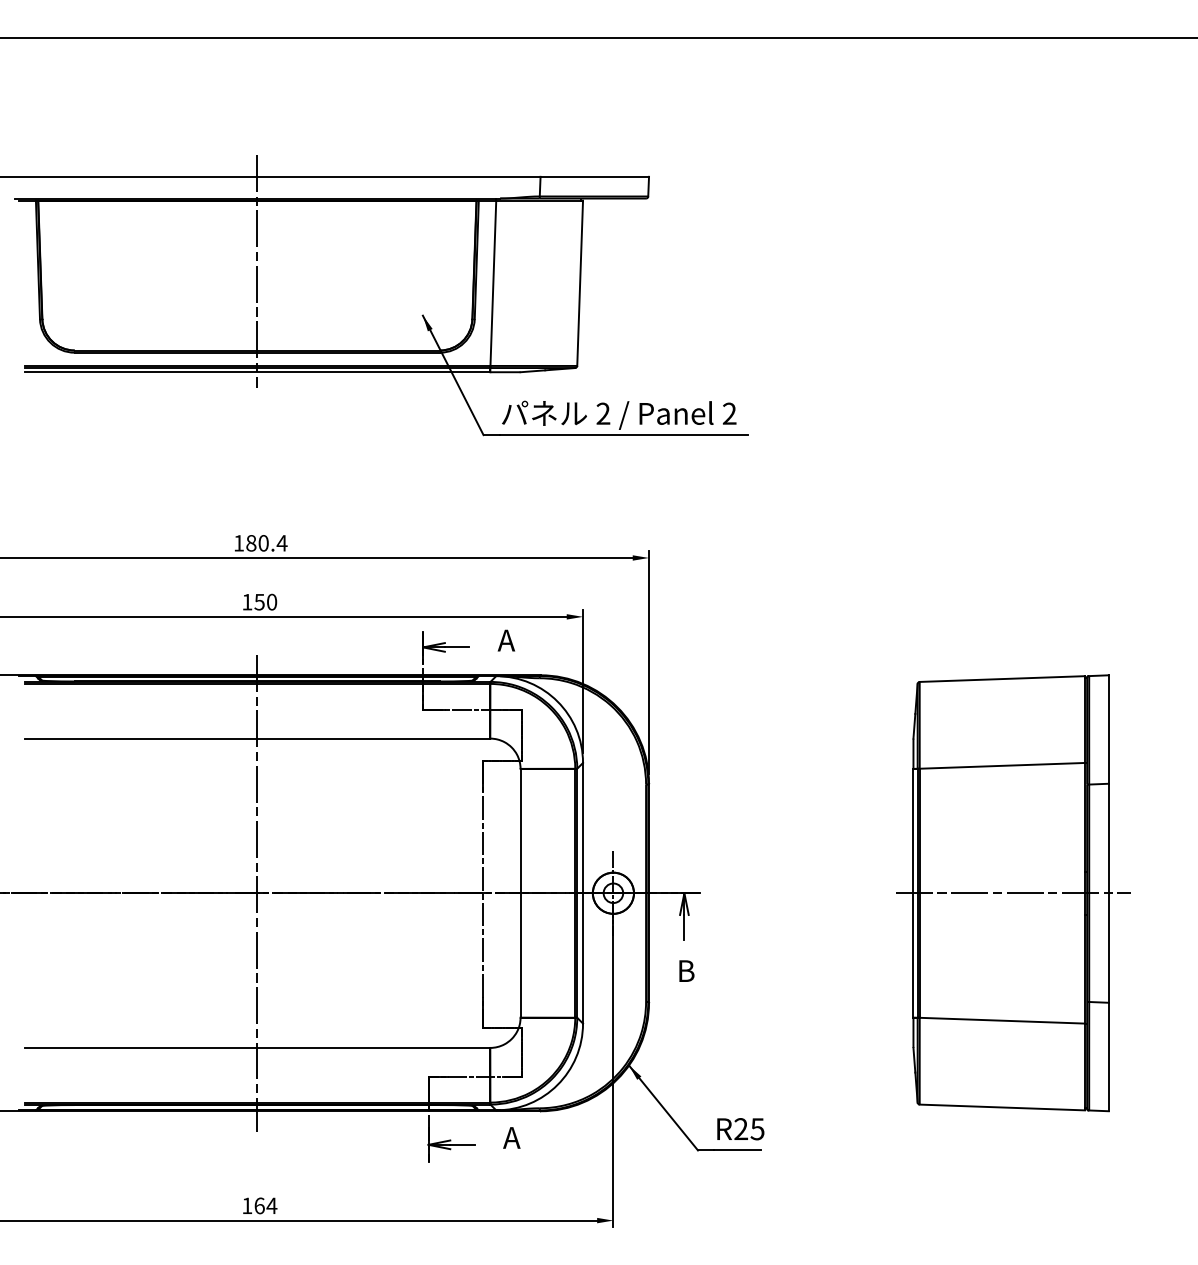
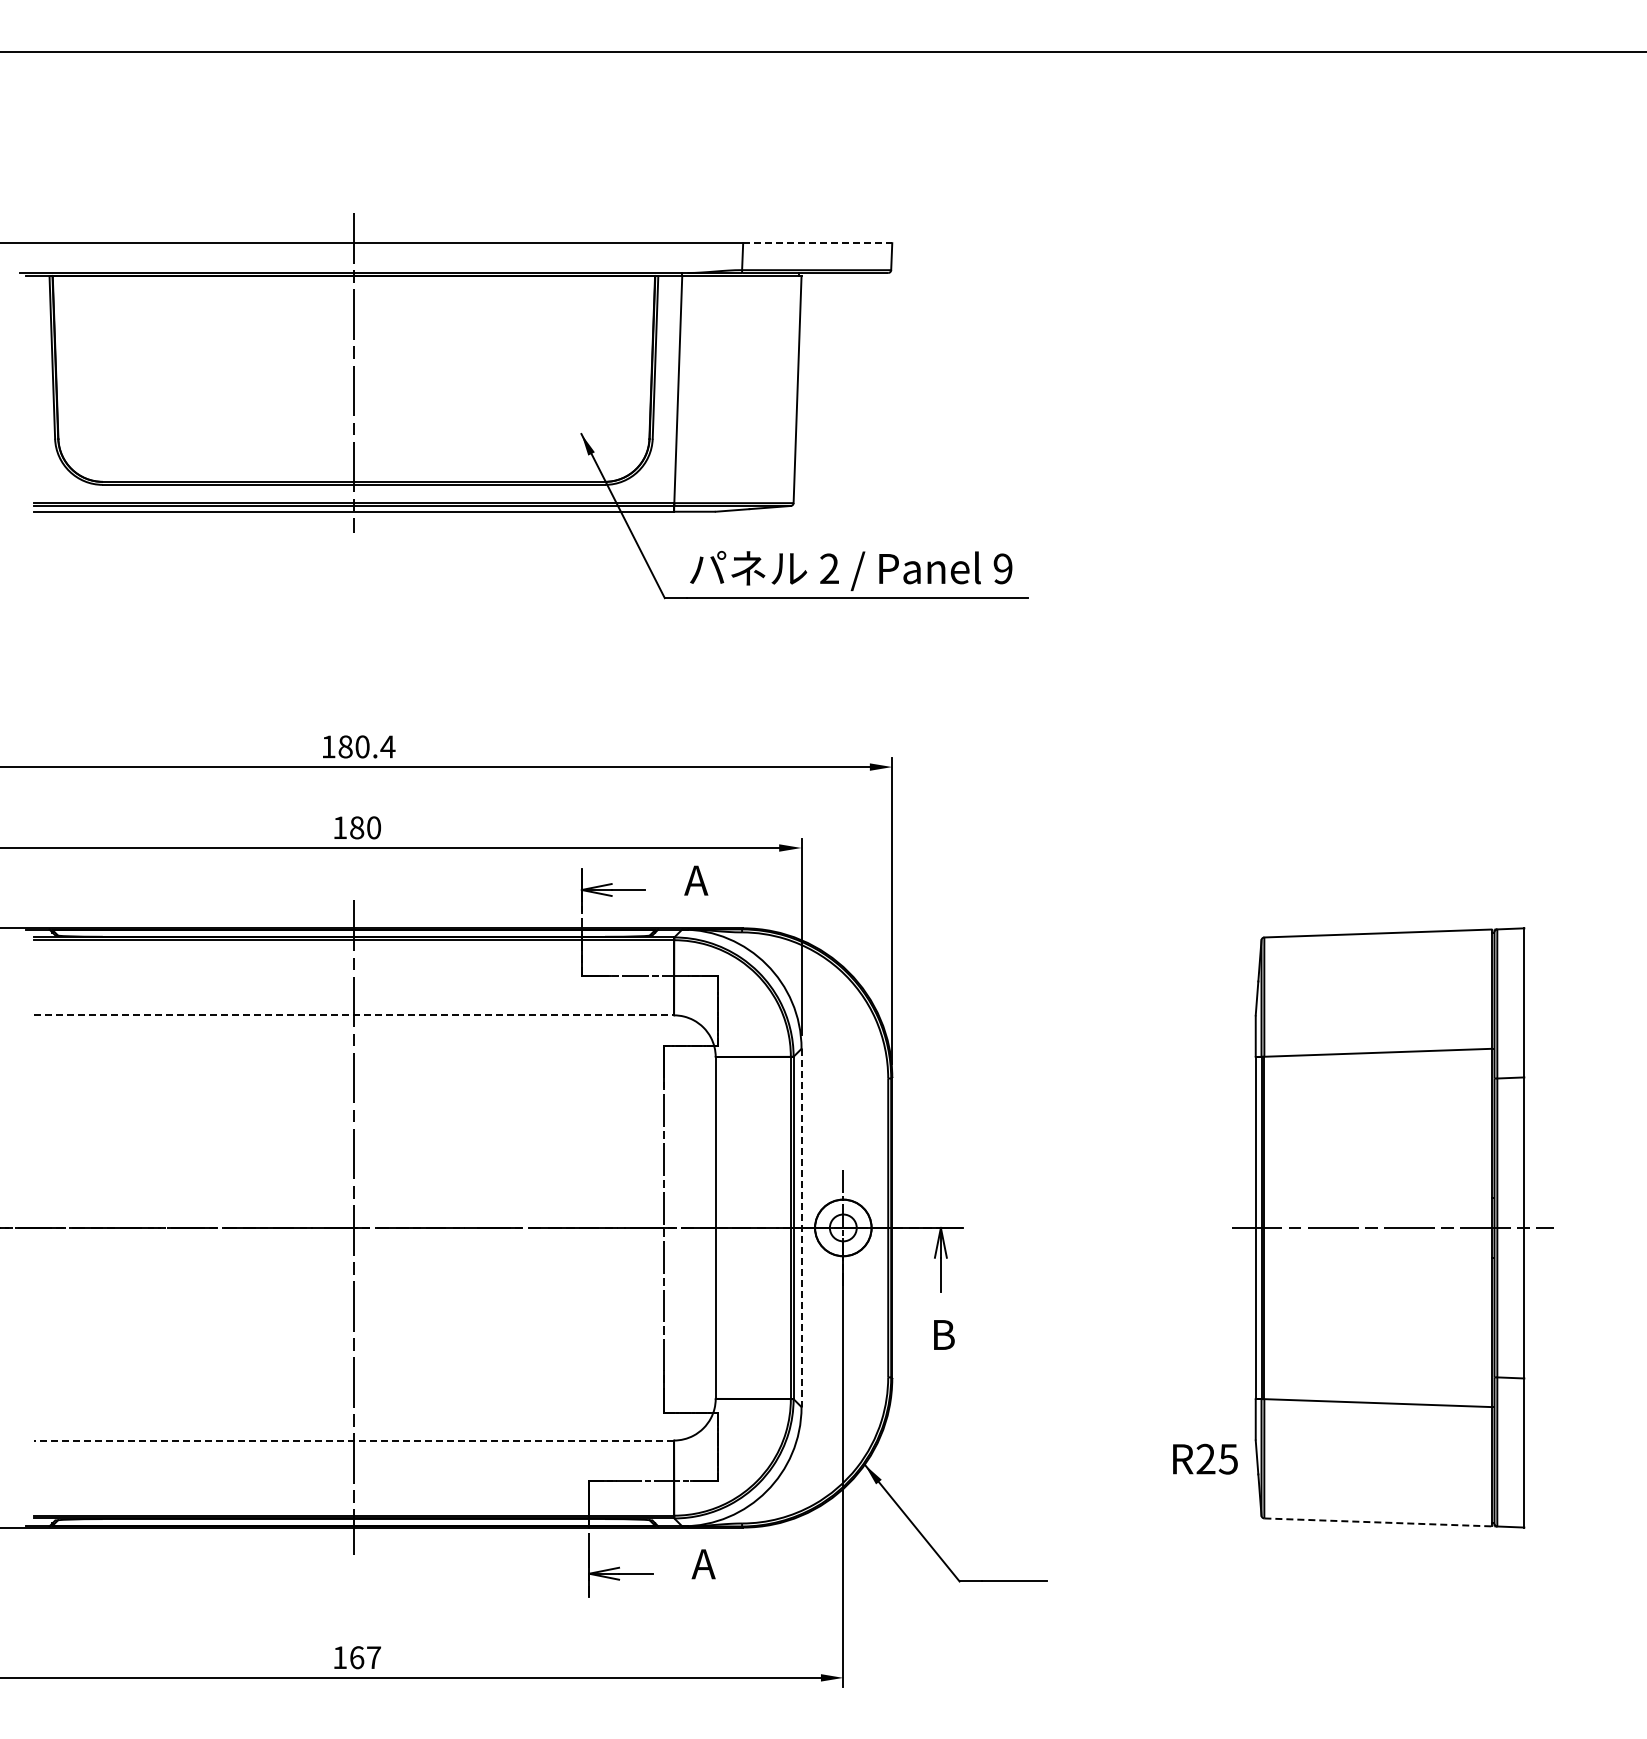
line: (594, 177) -> (817, 243), solid -> dashed
text: (729, 414) -> (1002, 569), 2 -> 9
text: (259, 601) -> (356, 827), 150 -> 180
line: (257, 738) -> (354, 1015), solid -> dashed
line: (582, 893) -> (801, 1228), solid -> dashed
line: (257, 1047) -> (353, 1440), solid -> dashed
line: (1002, 1107) -> (1377, 1522), solid -> dashed
text: (740, 1128) -> (1205, 1458), moved
text: (271, 1205) -> (373, 1657), 164 -> 167

